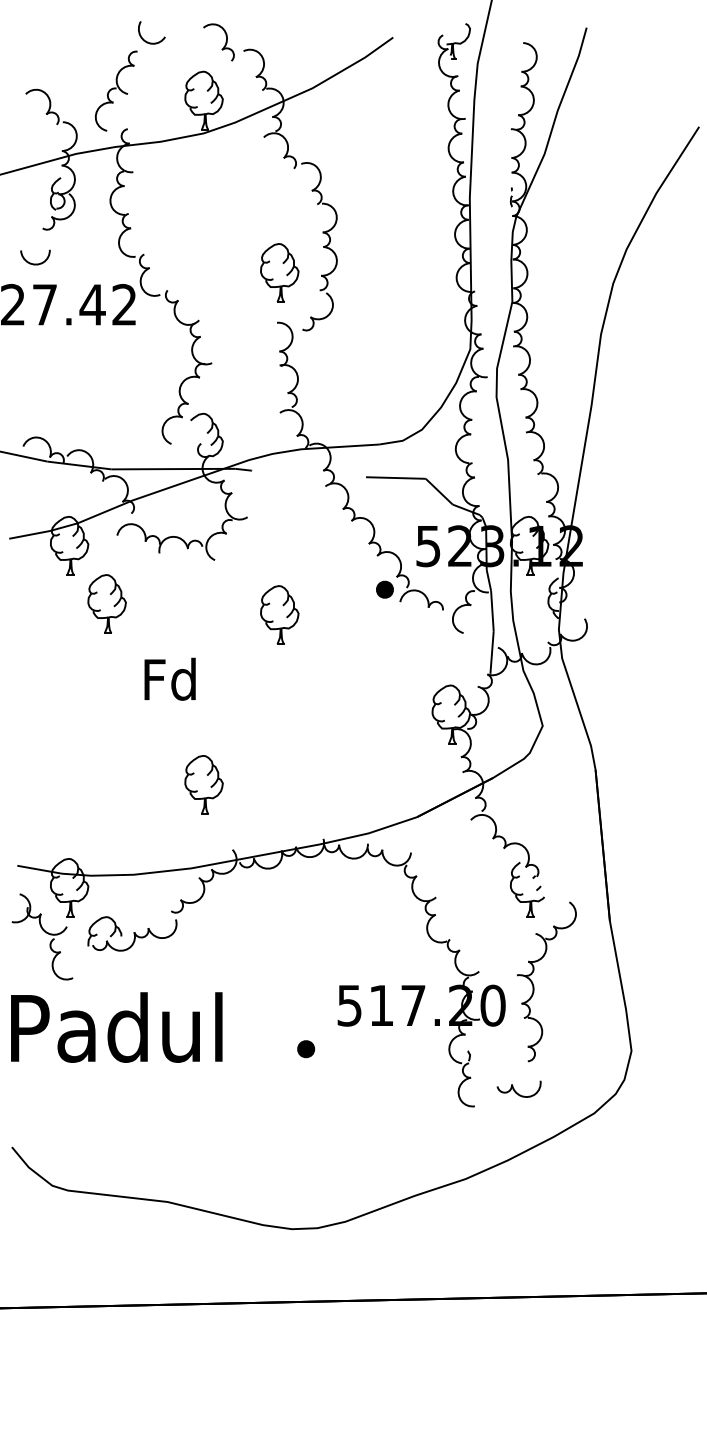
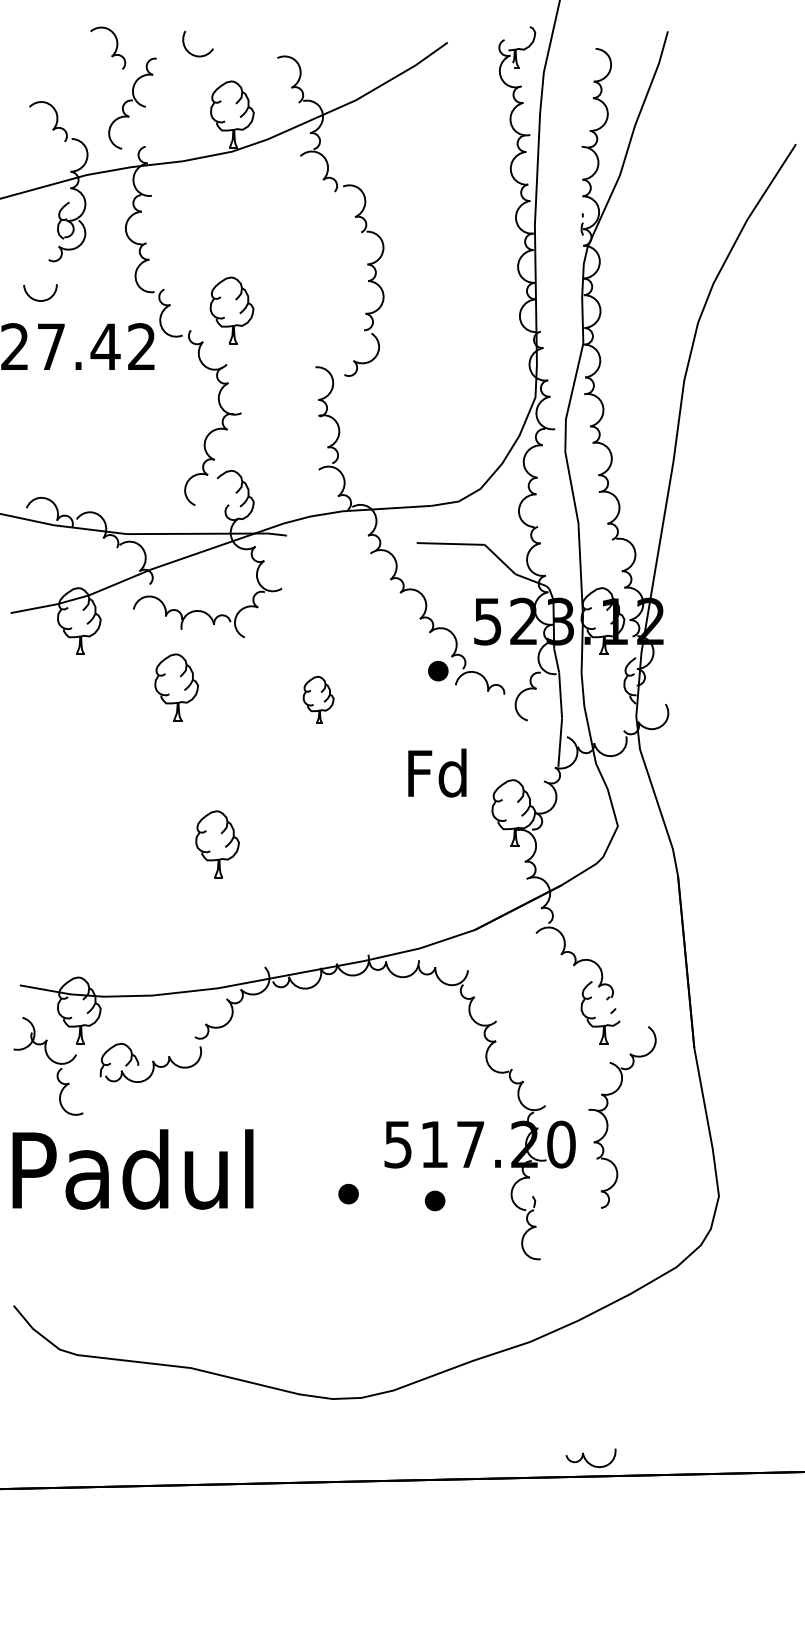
arc: (146, 40) -> (191, 52), moved
part: (224, 44) -> (114, 50), moved
part: (279, 272) -> (231, 310), moved
part: (106, 603) -> (175, 686), moved
part: (279, 614) -> (318, 699), size x0.7
text: (169, 678) -> (436, 772), moved
part: (203, 784) -> (216, 843), moved
part: (381, 1055) -> (434, 1201), added
part: (518, 1088) -> (590, 1457), moved

